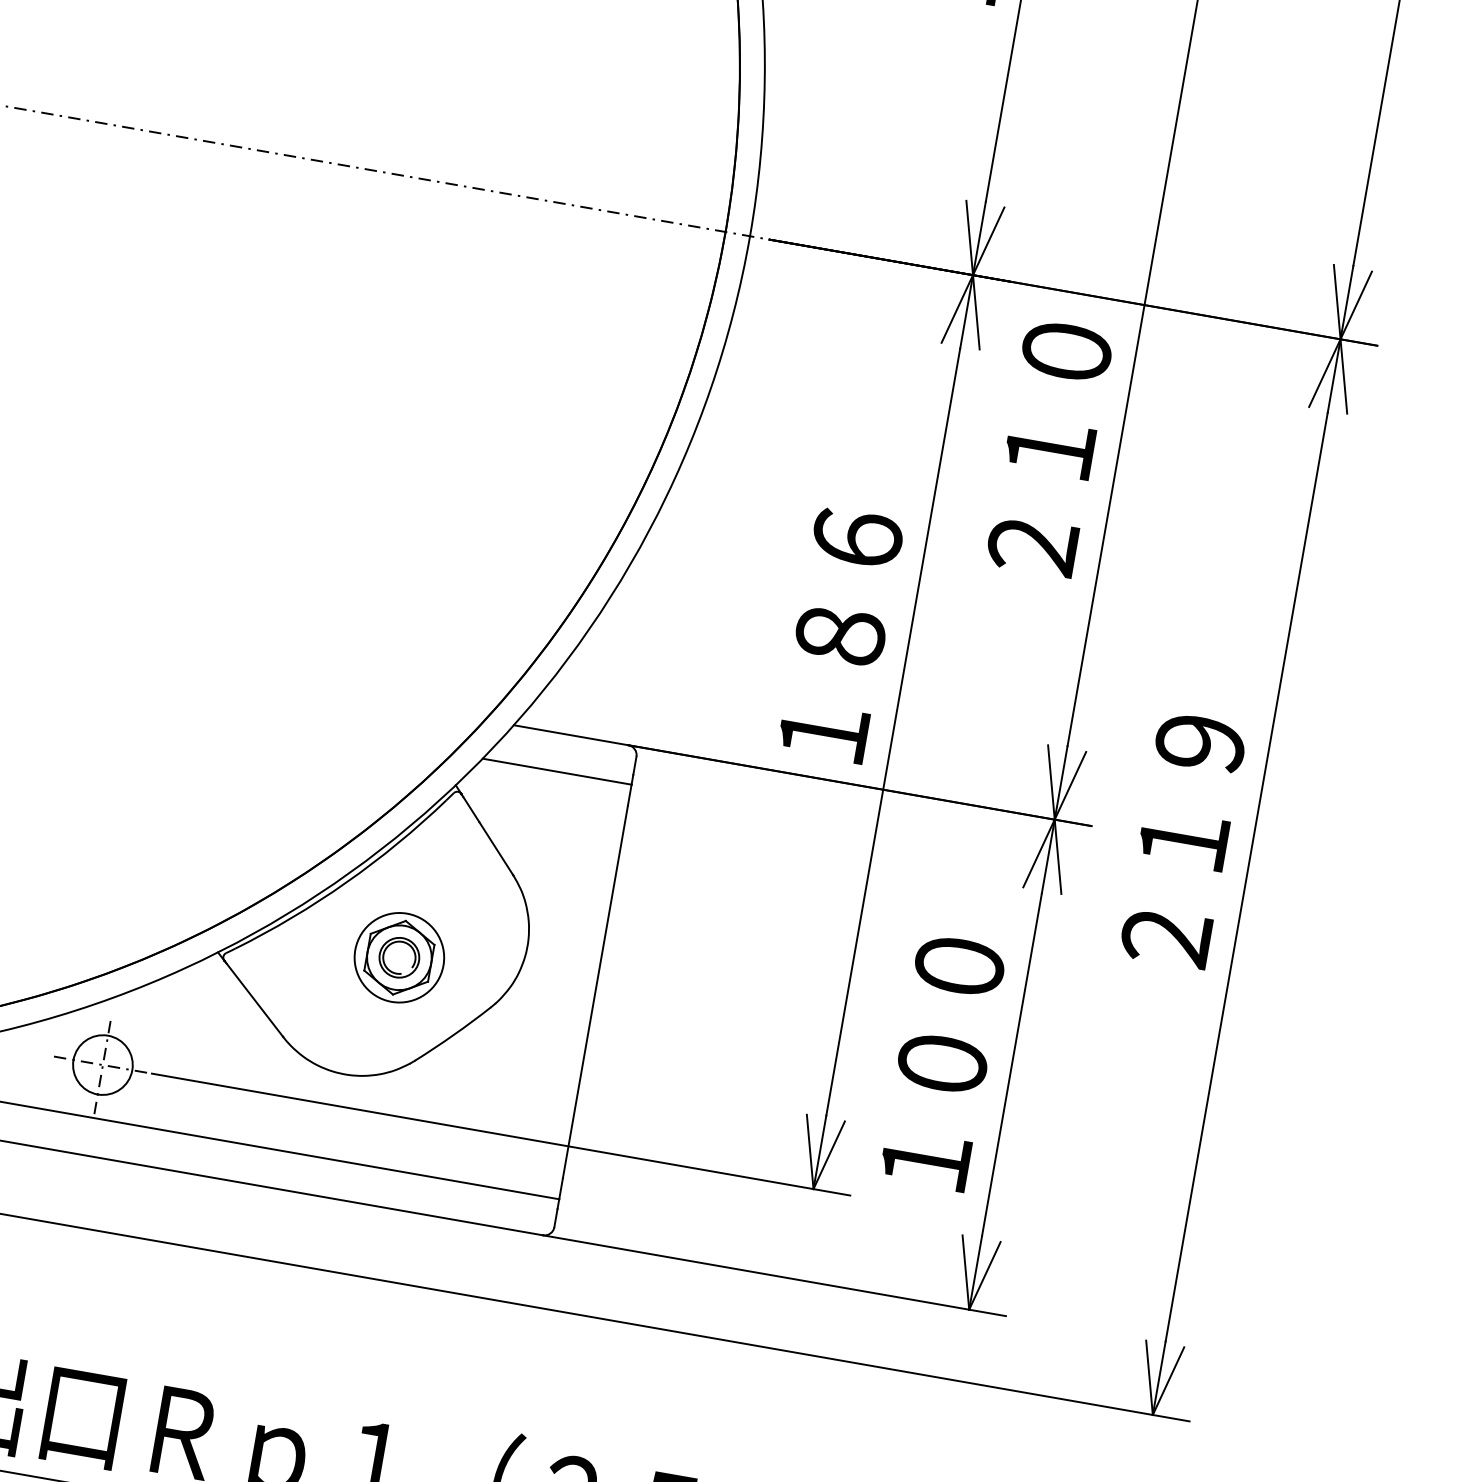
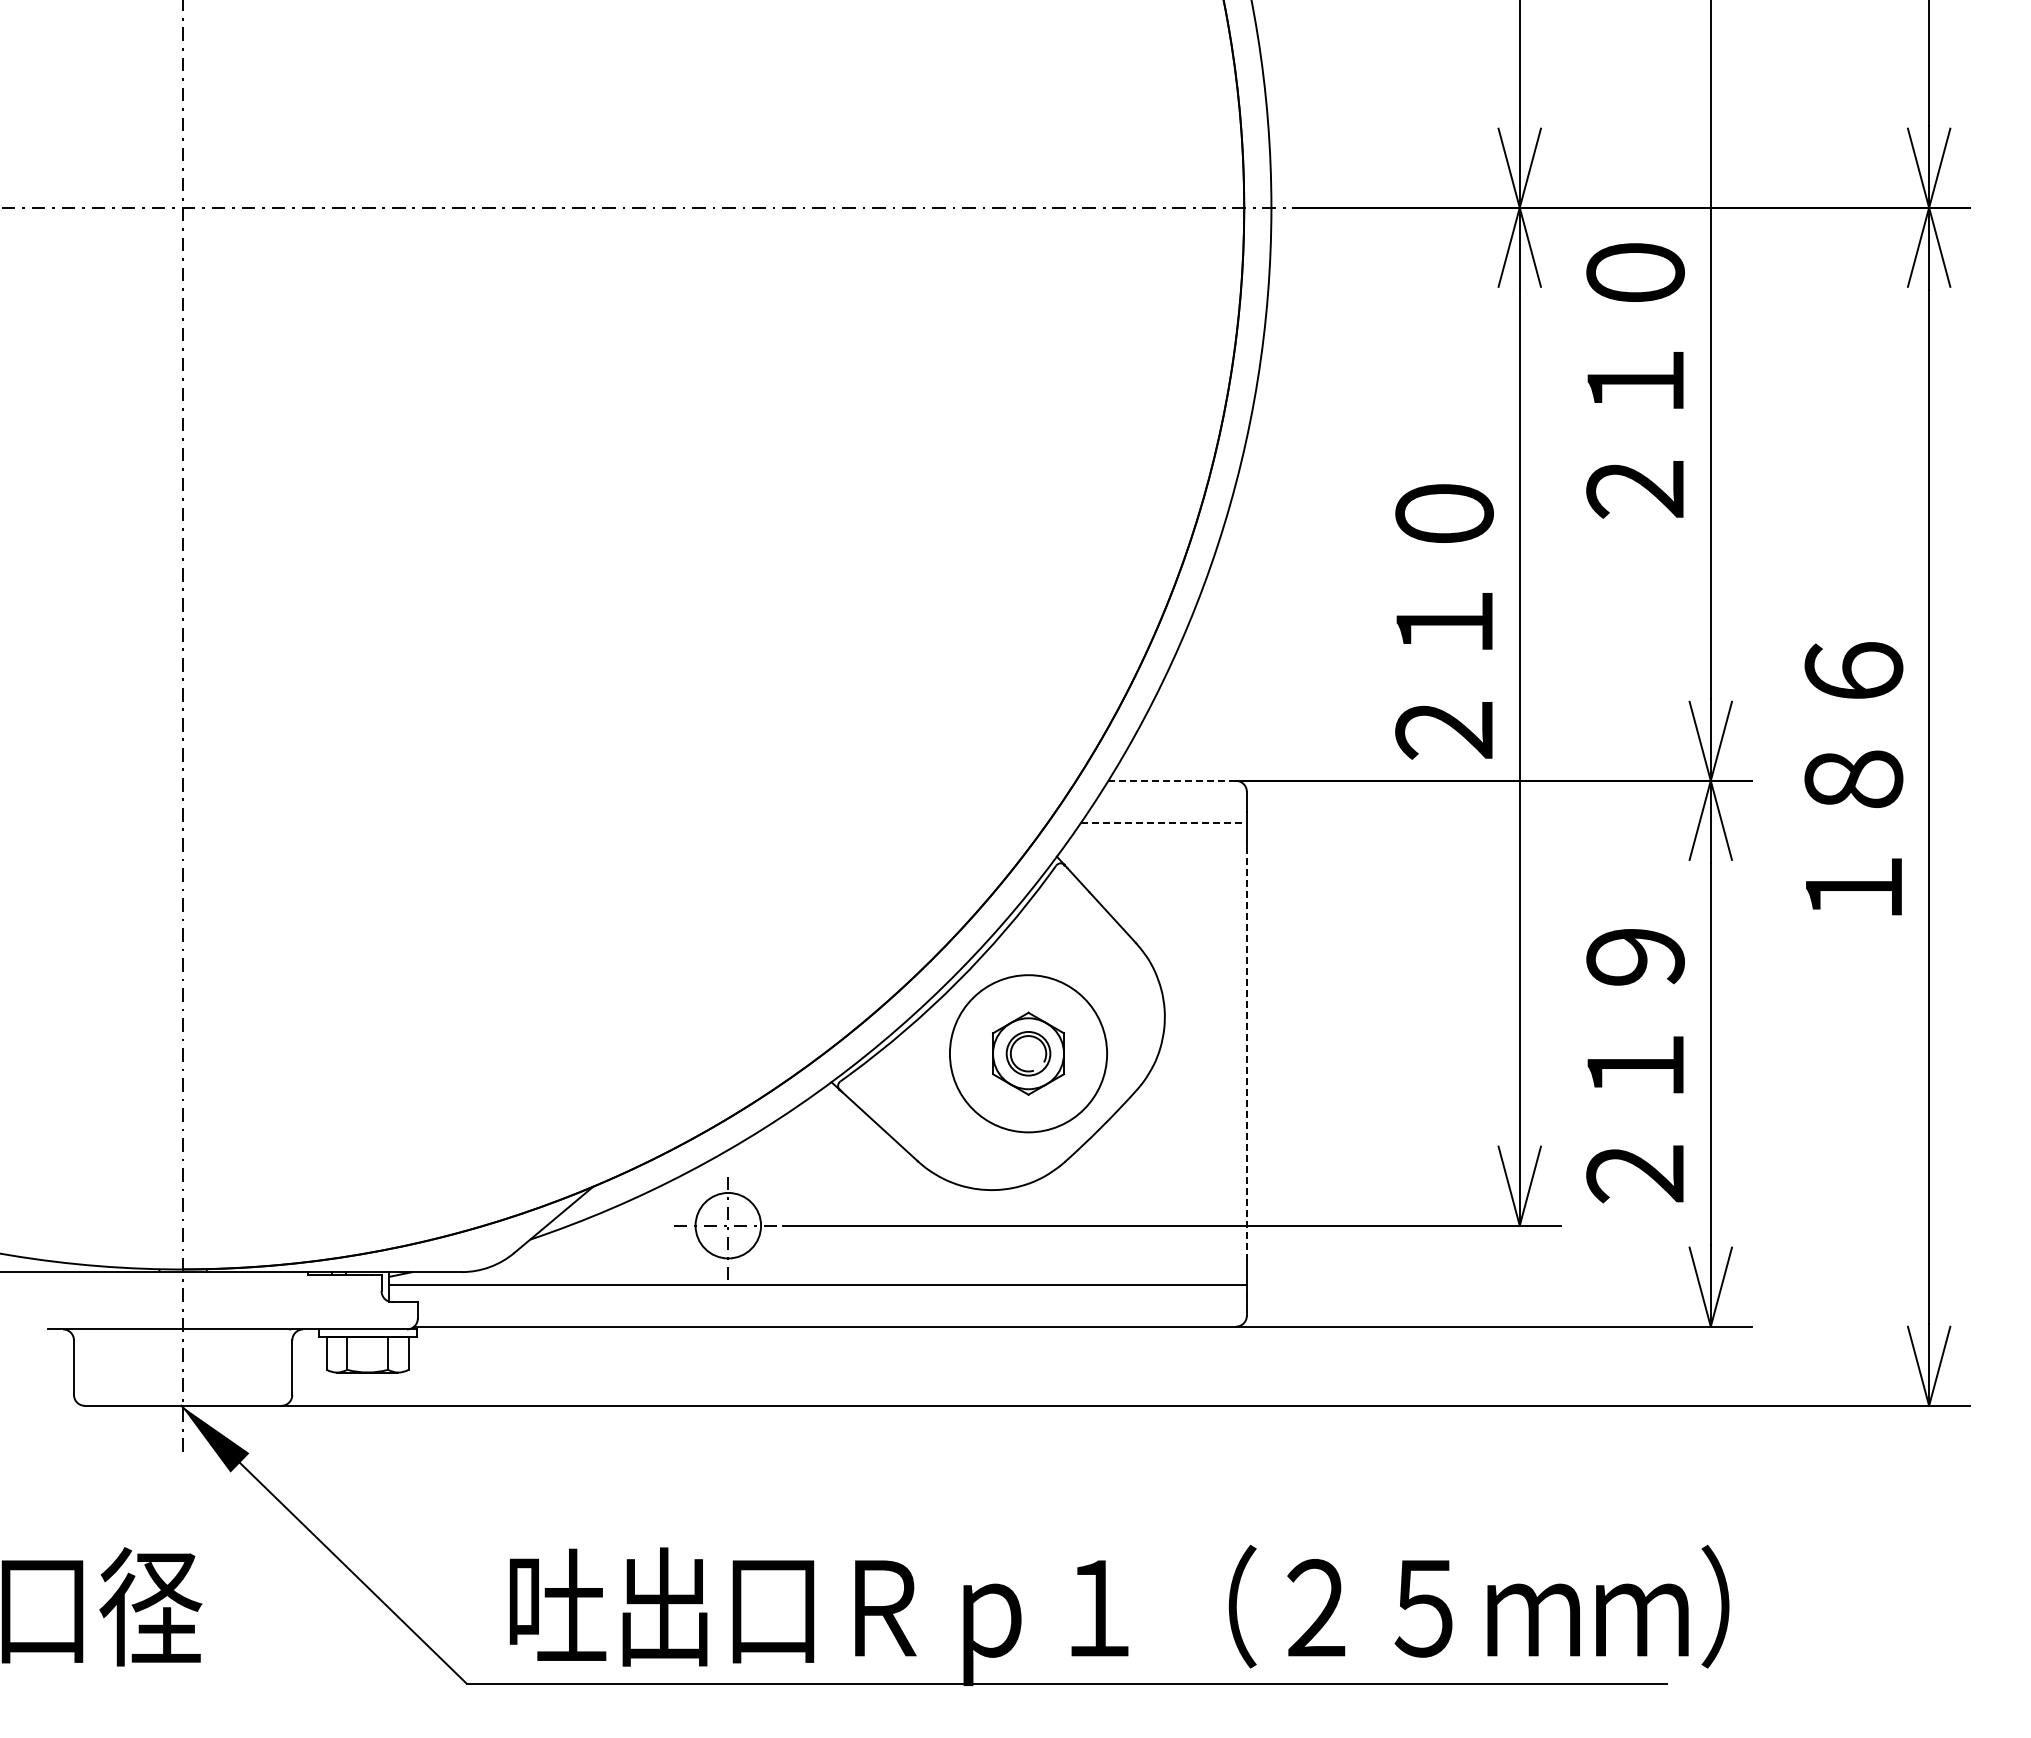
text: (840, 634) -> (1444, 621), １８６ -> ２１０
line: (571, 734) -> (1172, 780), solid -> dashed
line: (556, 771) -> (1163, 822), solid -> dashed
text: (1183, 840) -> (1853, 779), ２１９ -> １８６
circle: (399, 957) -> (1028, 1053), size x1.6
line: (595, 991) -> (1246, 1053), solid -> dashed
text: (942, 1063) -> (1635, 1065), １００ -> ２１９

